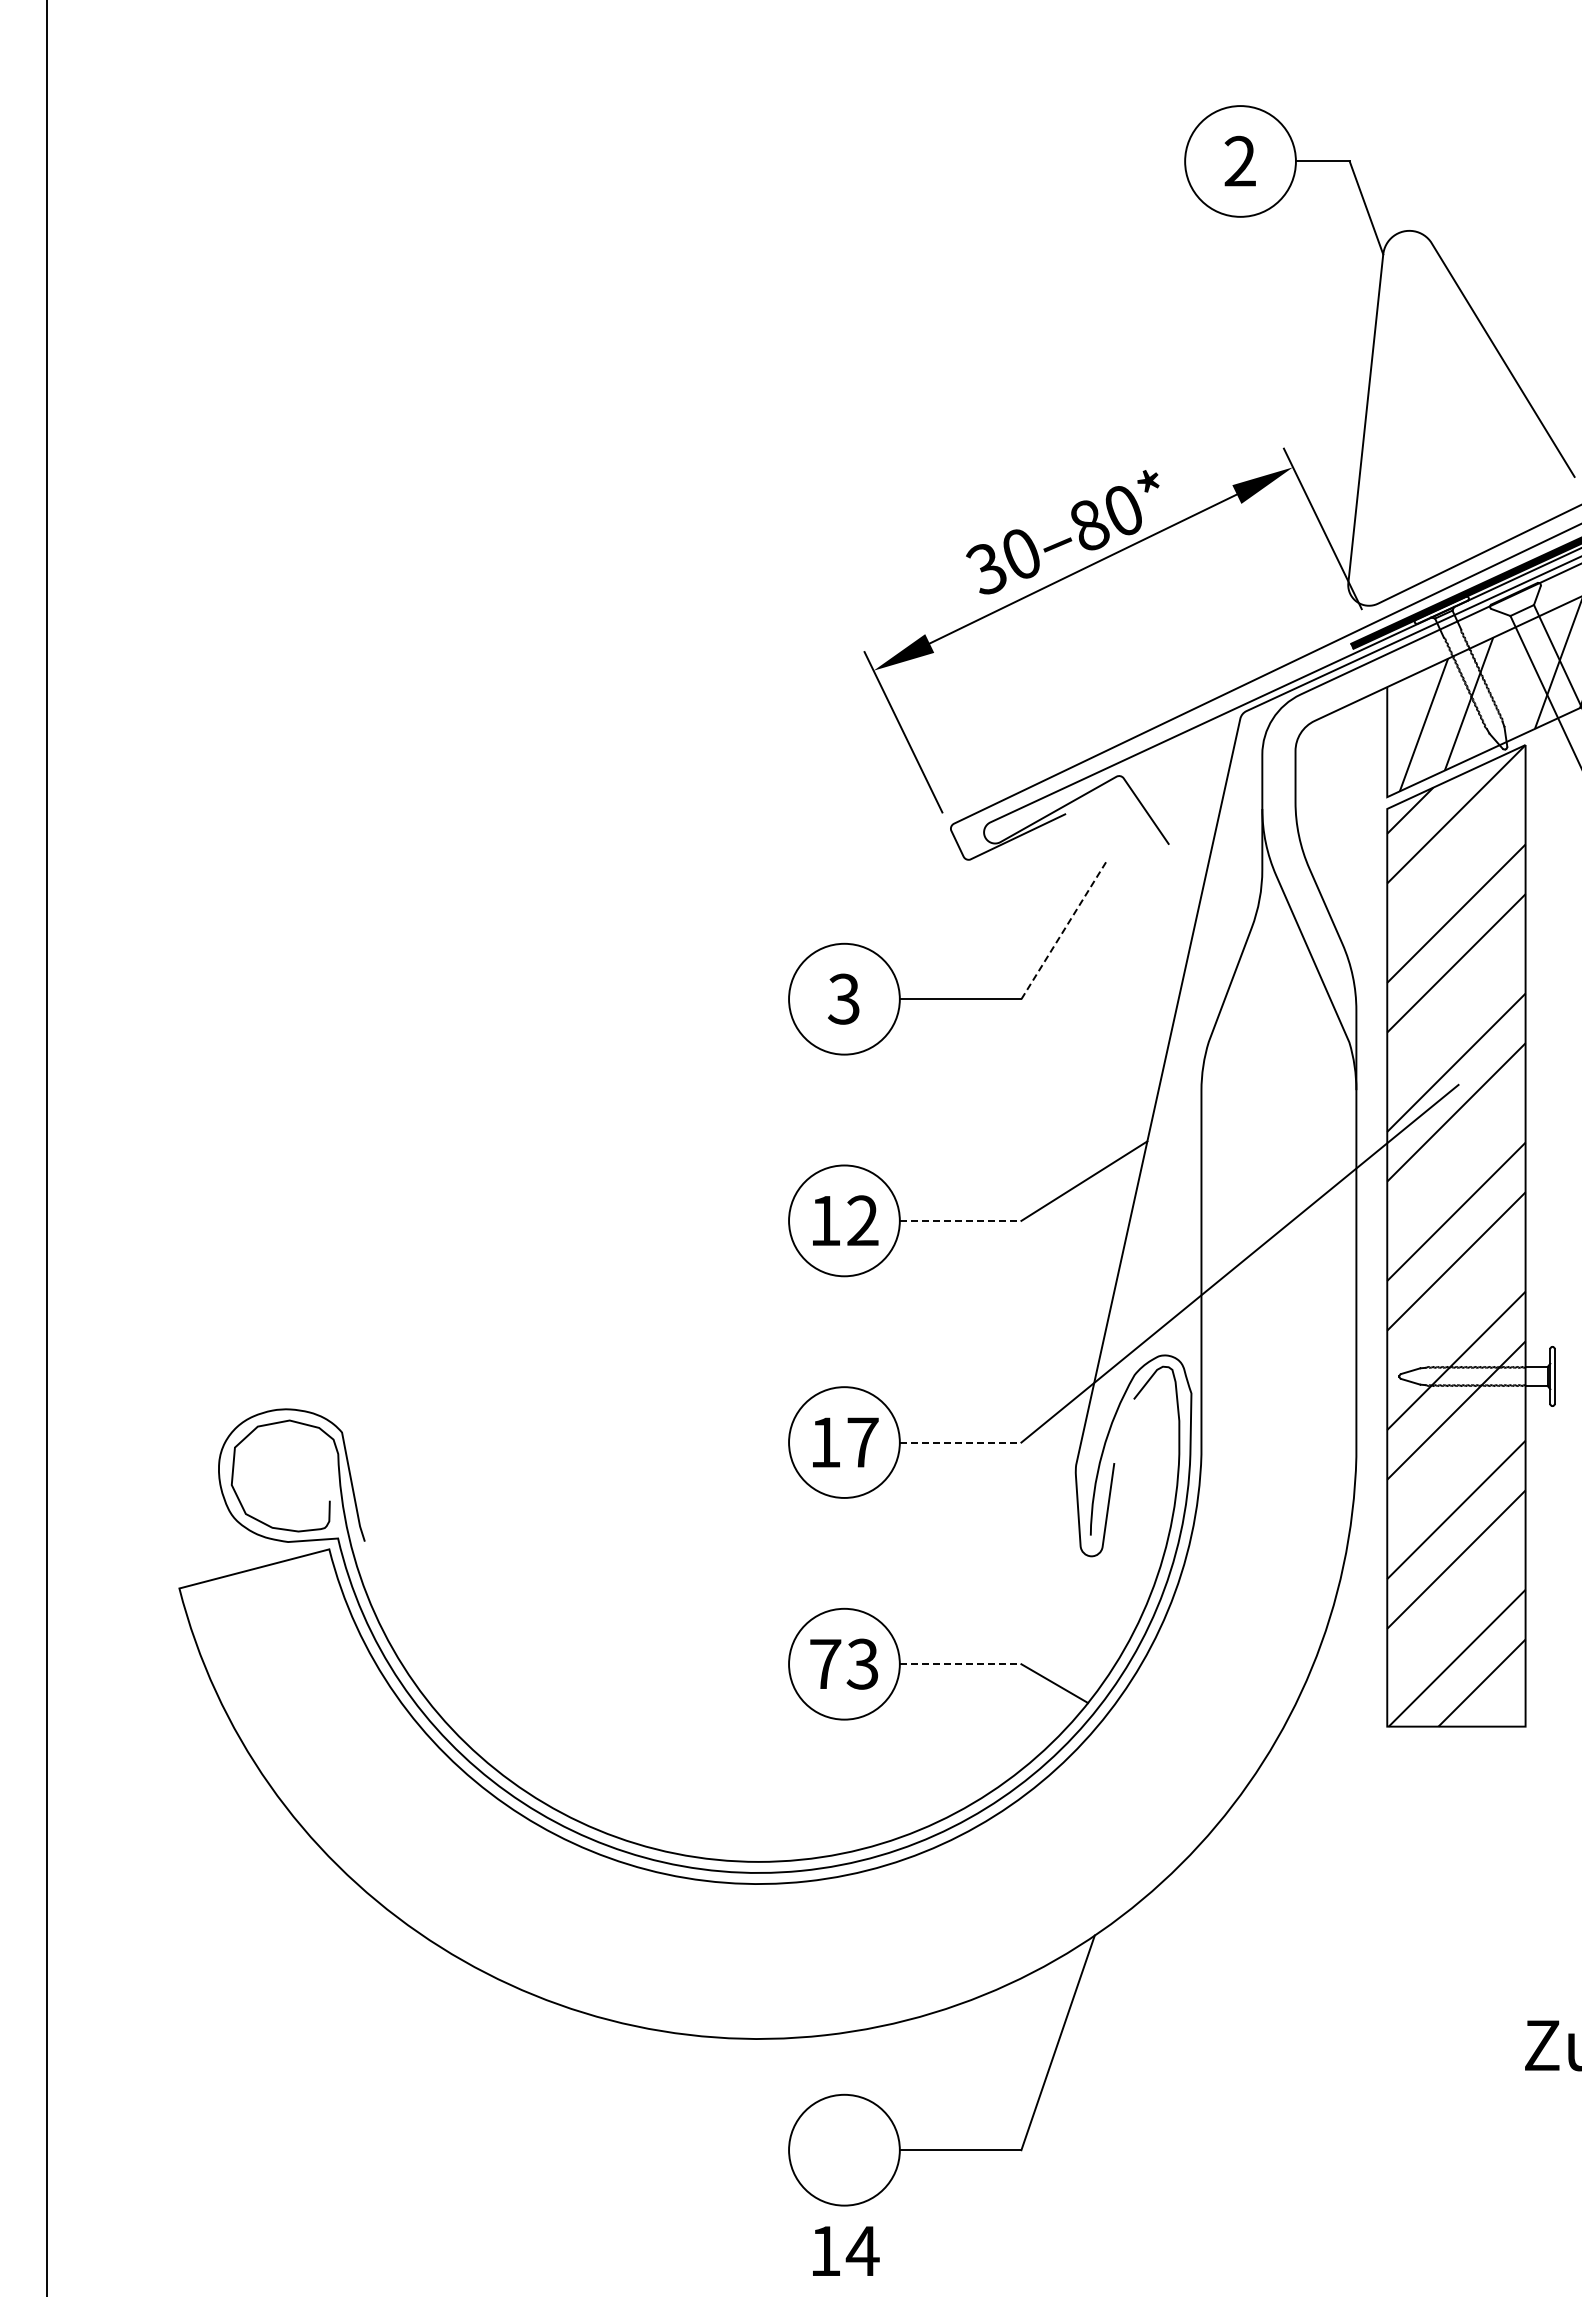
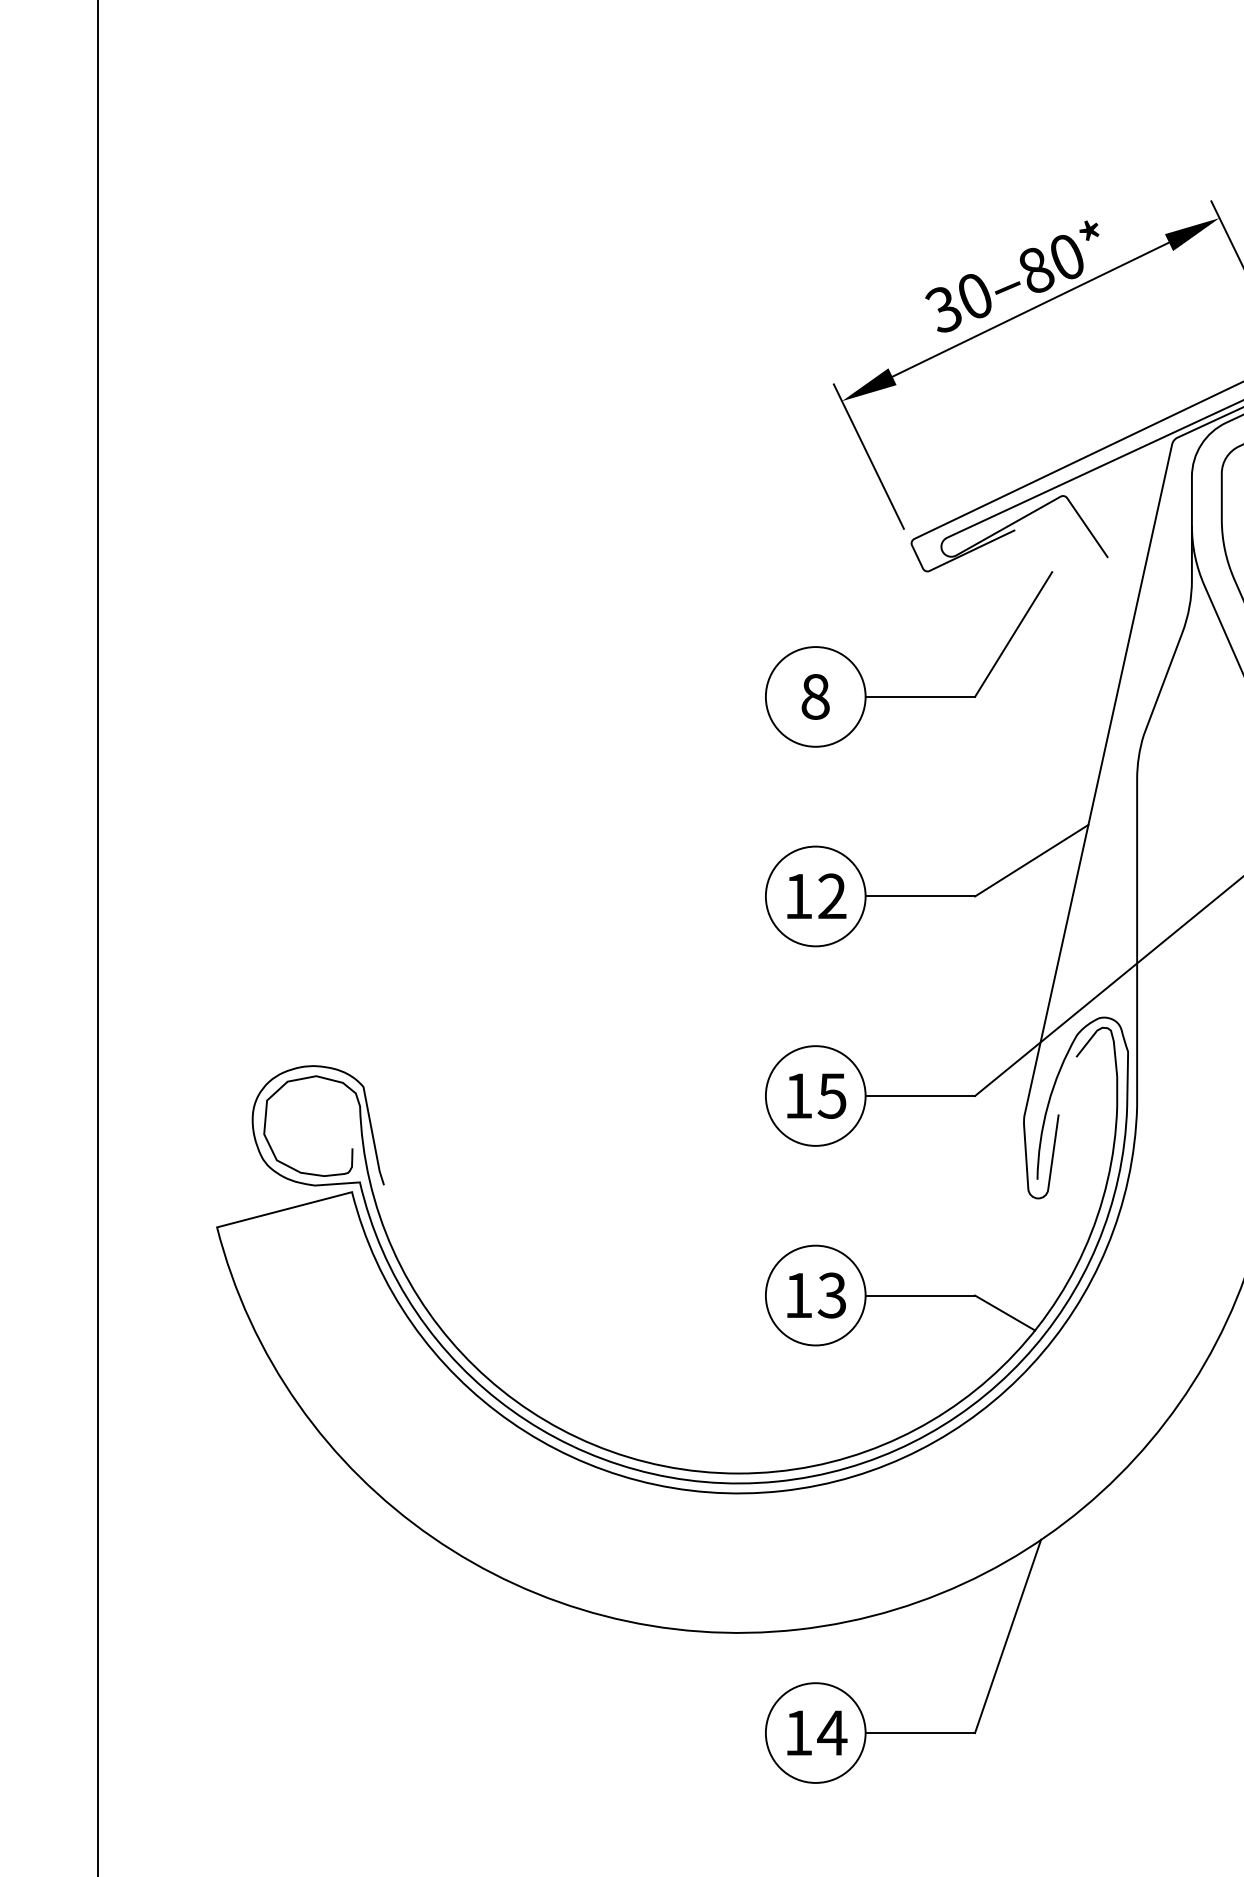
line: (1064, 929) -> (1013, 634), dashed -> solid
text: (843, 998) -> (814, 696), 3 -> 8
line: (960, 1220) -> (920, 896), dashed -> solid
text: (862, 1442) -> (831, 1095), 17 -> 15
line: (960, 1442) -> (920, 1095), dashed -> solid
text: (825, 1663) -> (798, 1294), 73 -> 13
line: (960, 1664) -> (920, 1295), dashed -> solid
text: (846, 2250) -> (817, 1732), moved

